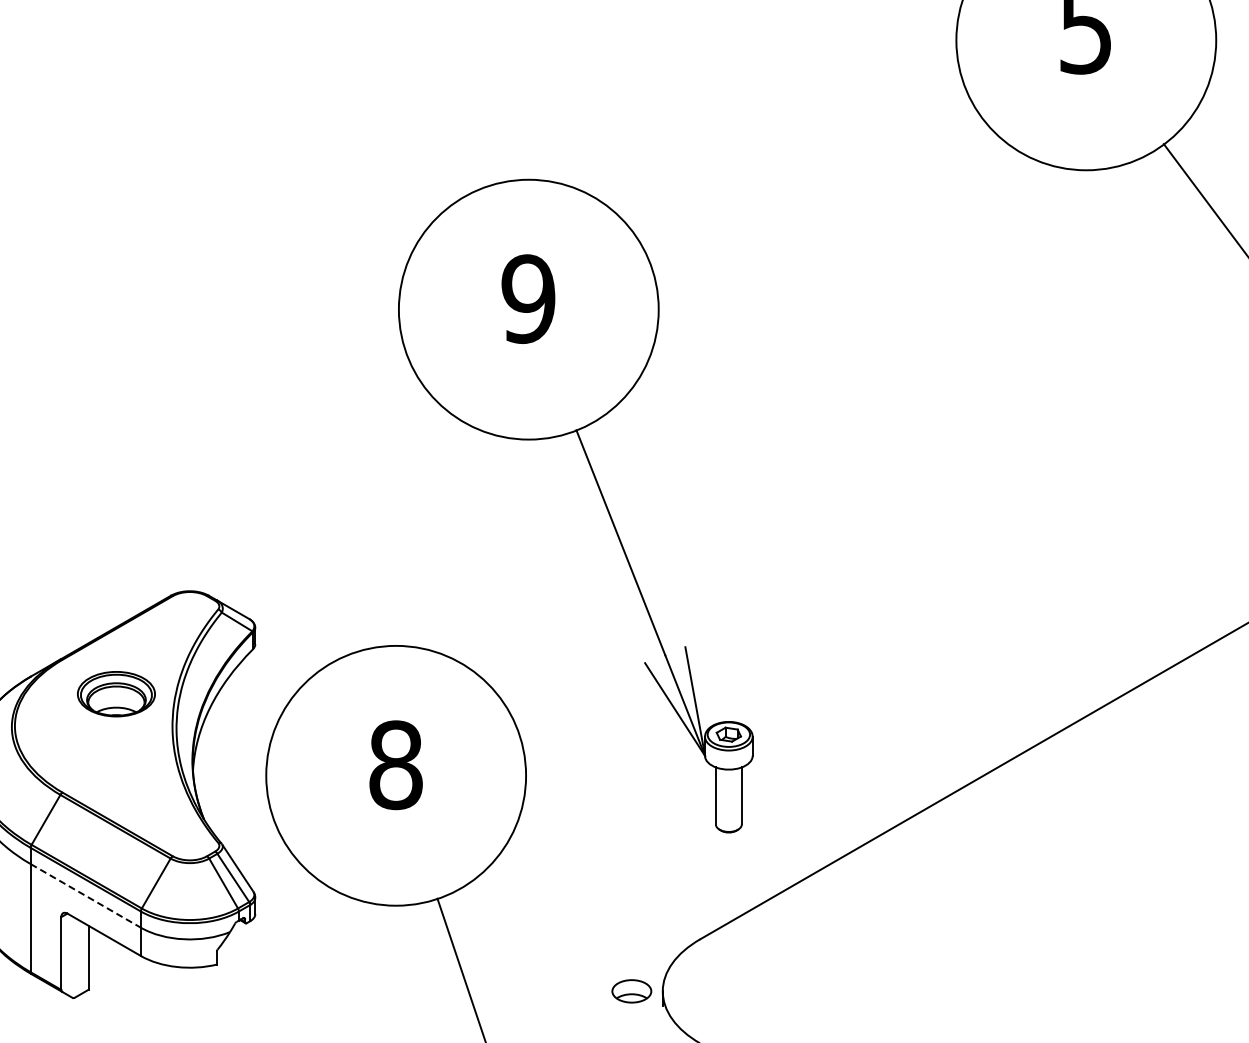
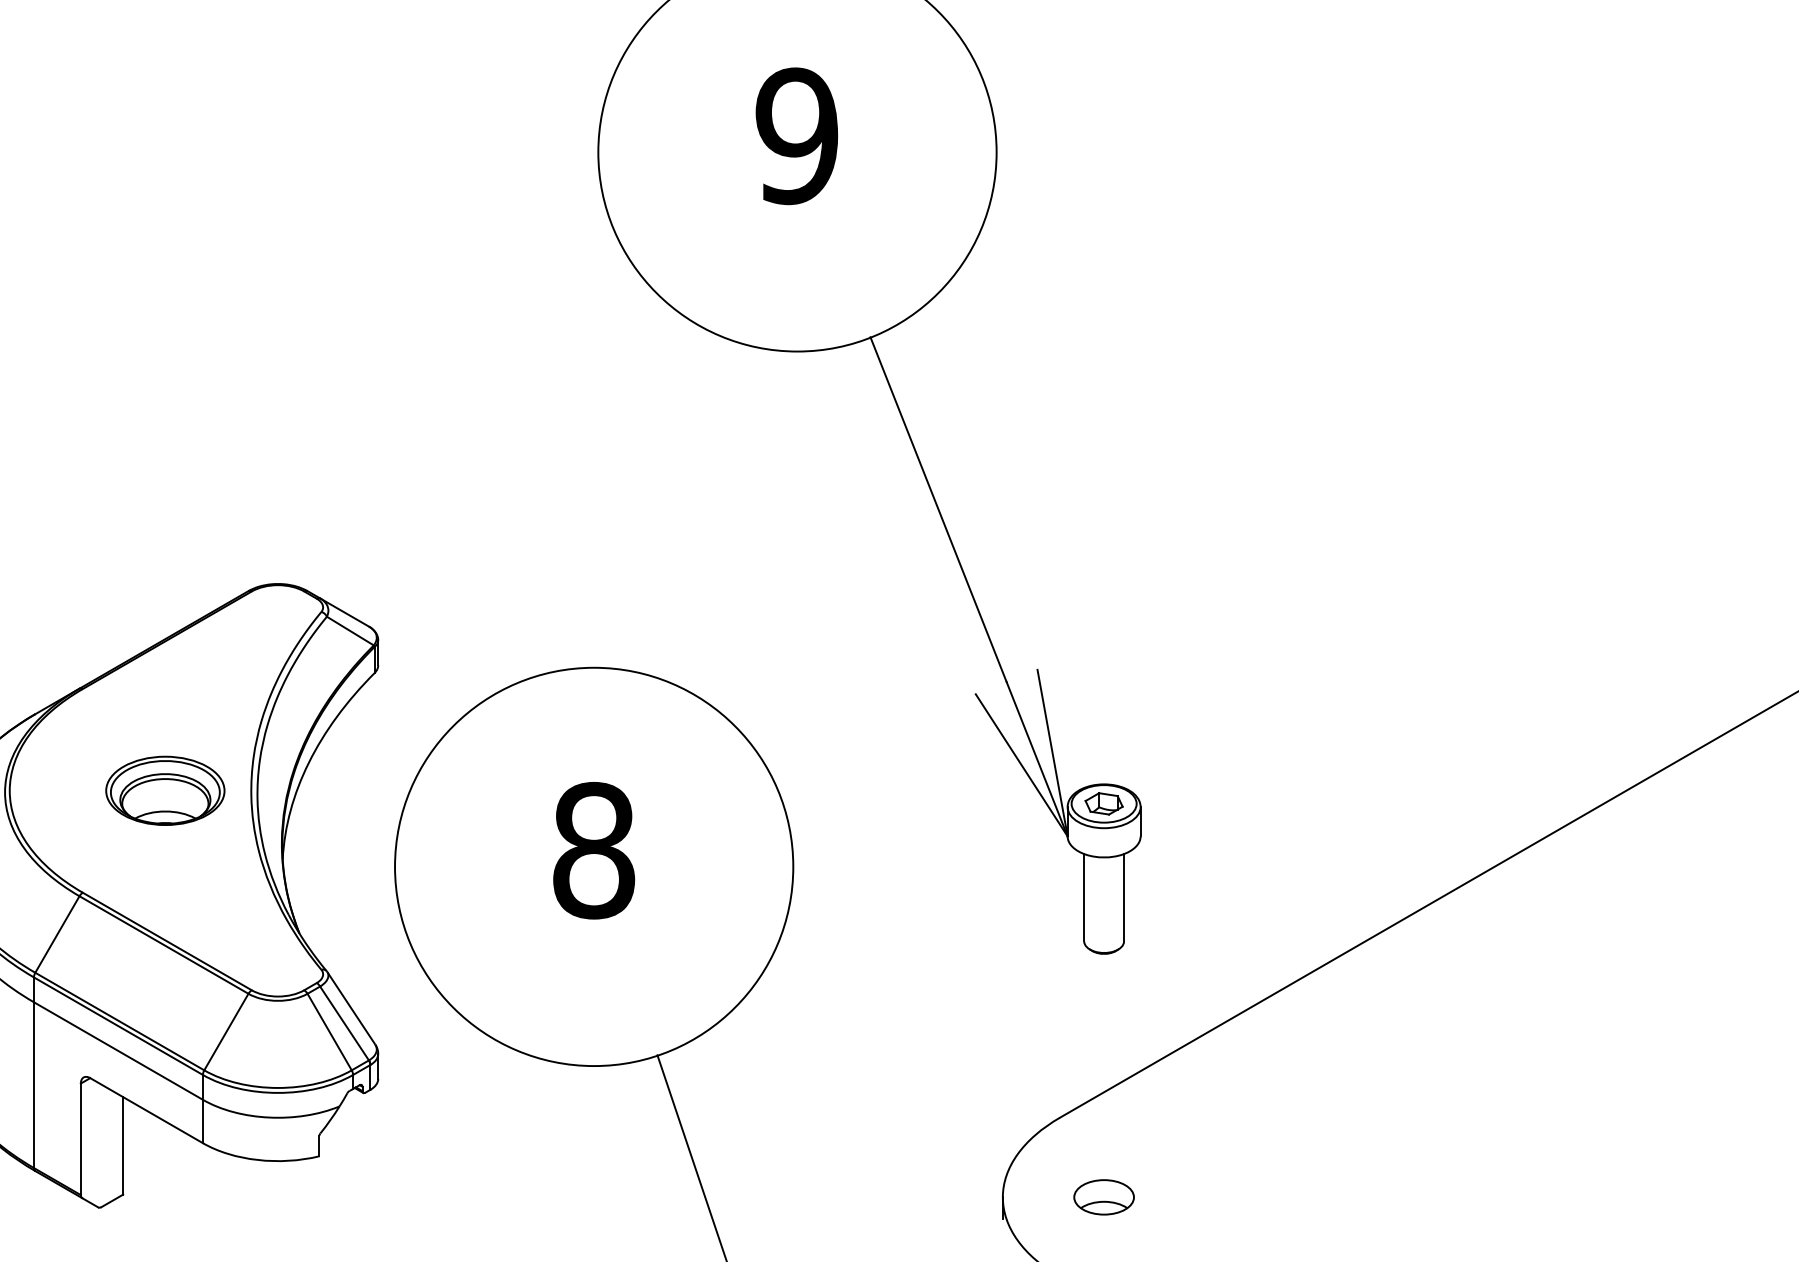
part: (116, 694) -> (165, 791), moved
line: (85, 895) -> (117, 1050), dashed -> solid
part: (631, 991) -> (1103, 1197), moved

